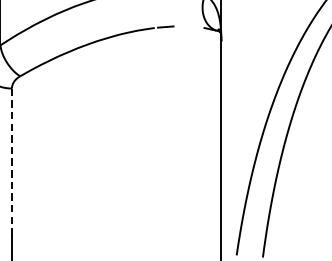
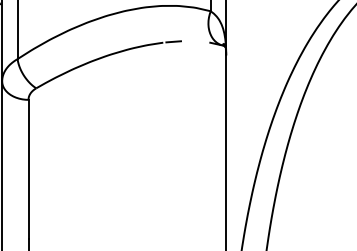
line: (11, 162) -> (28, 169), dashed -> solid

